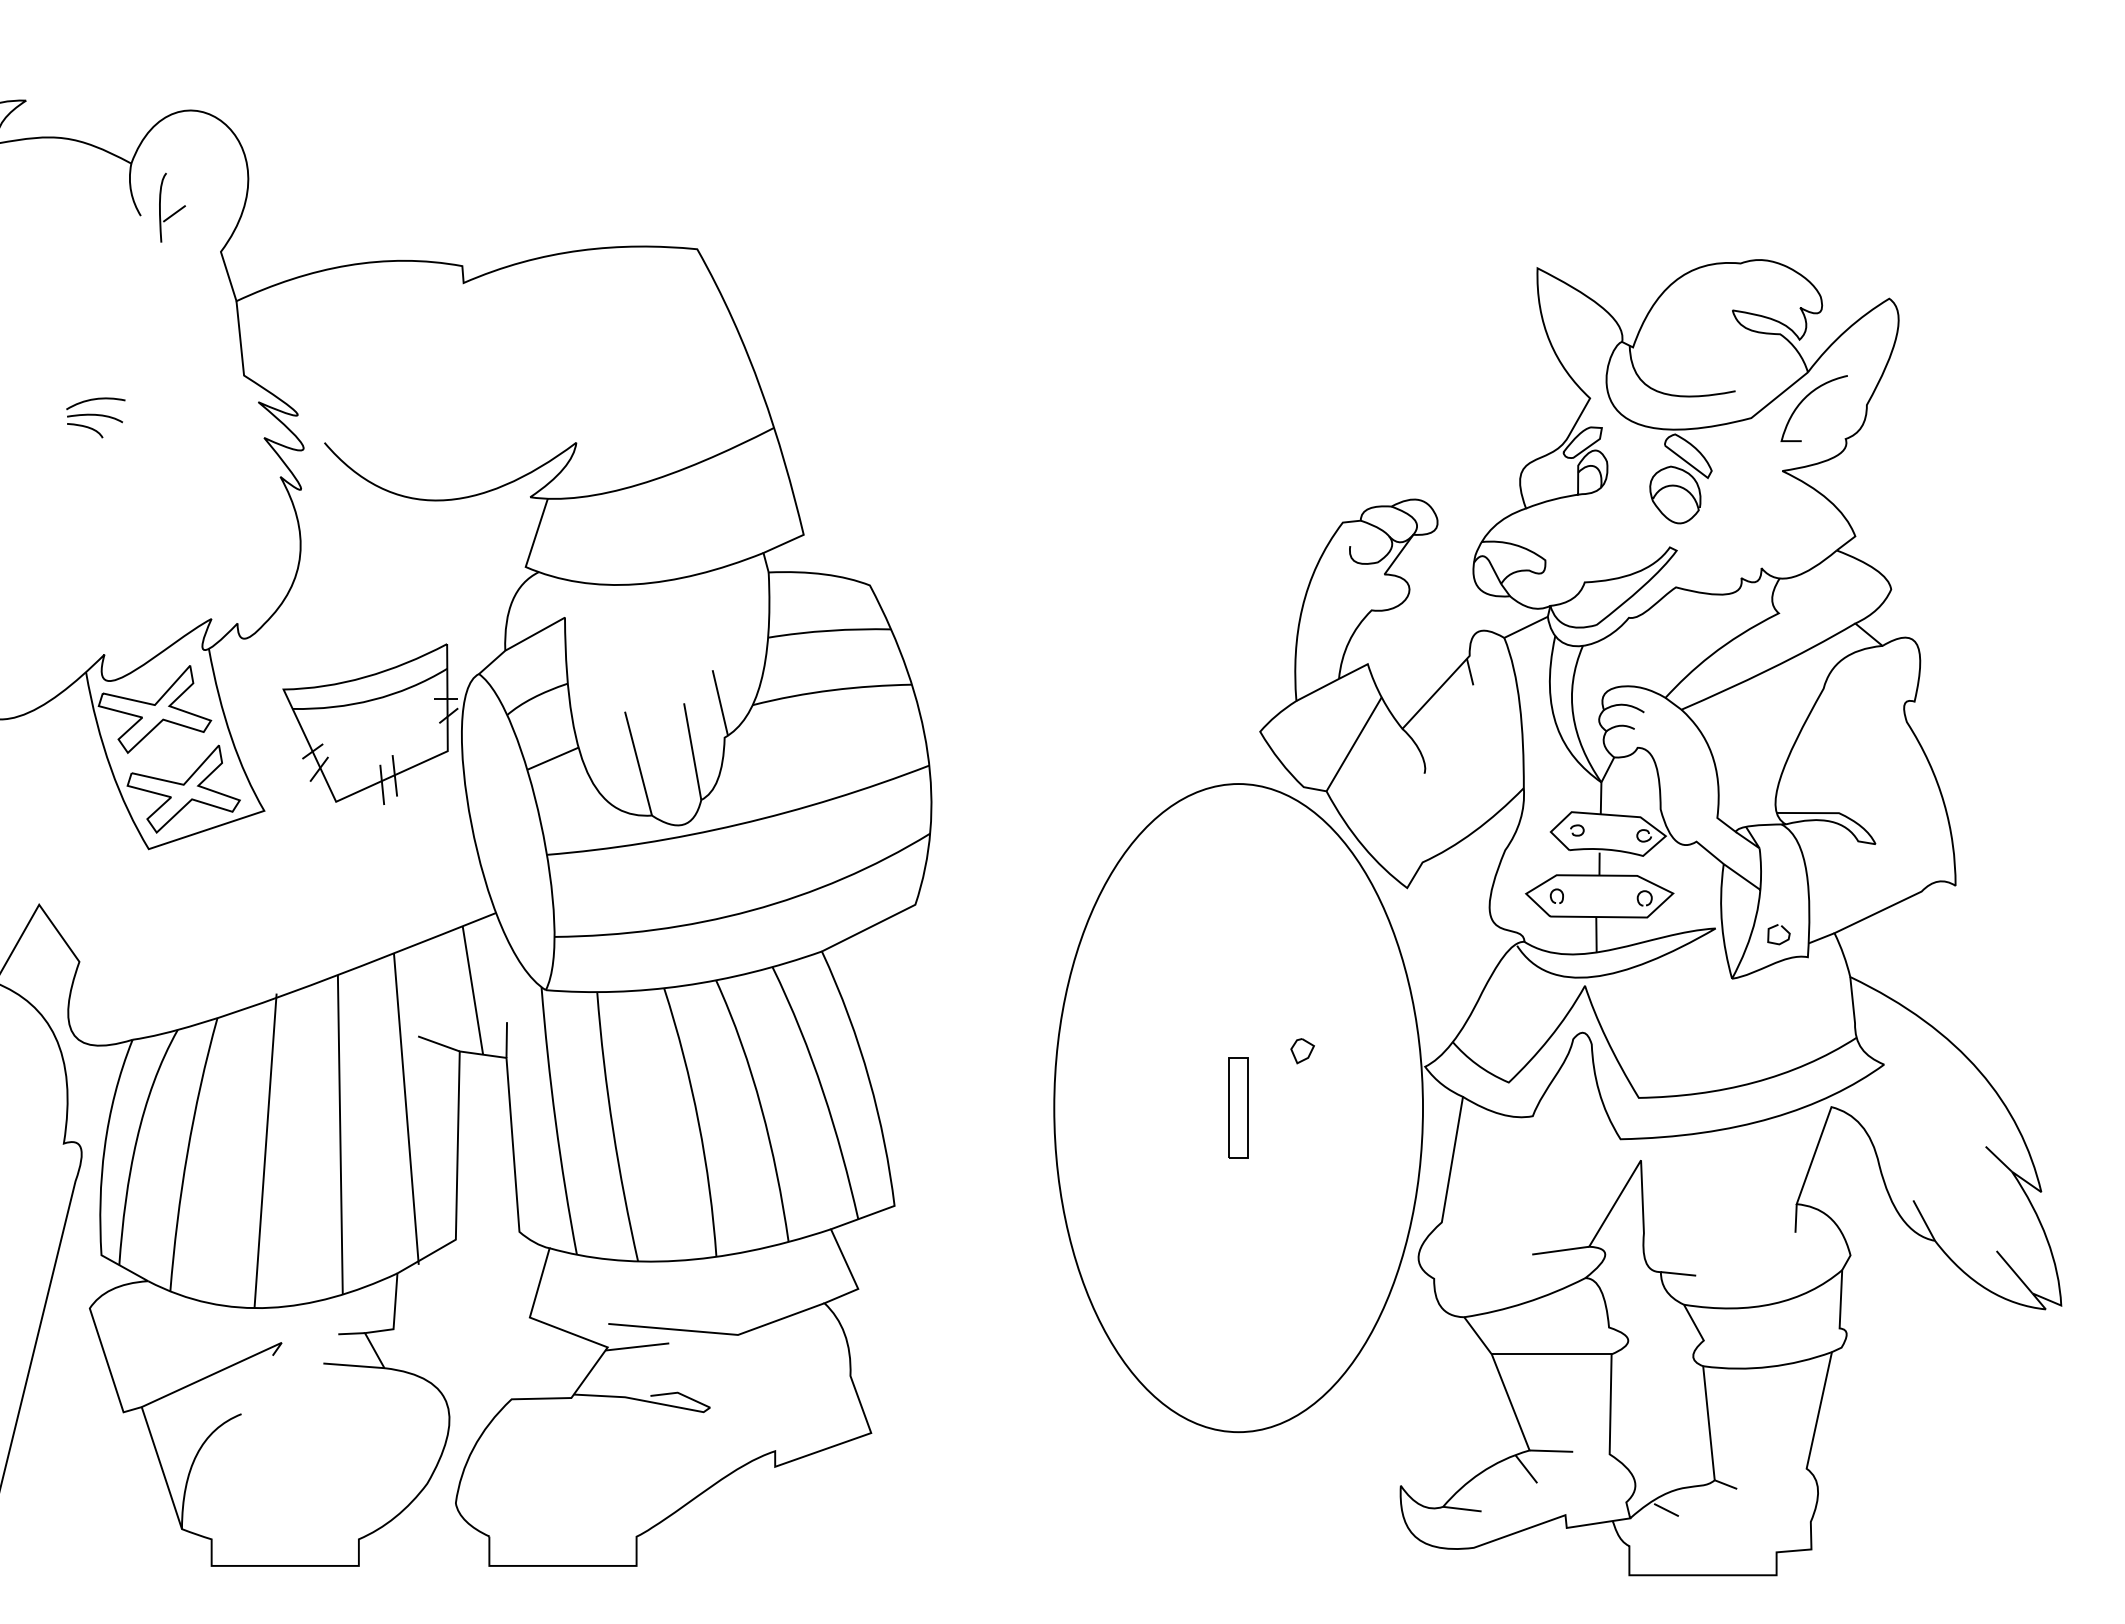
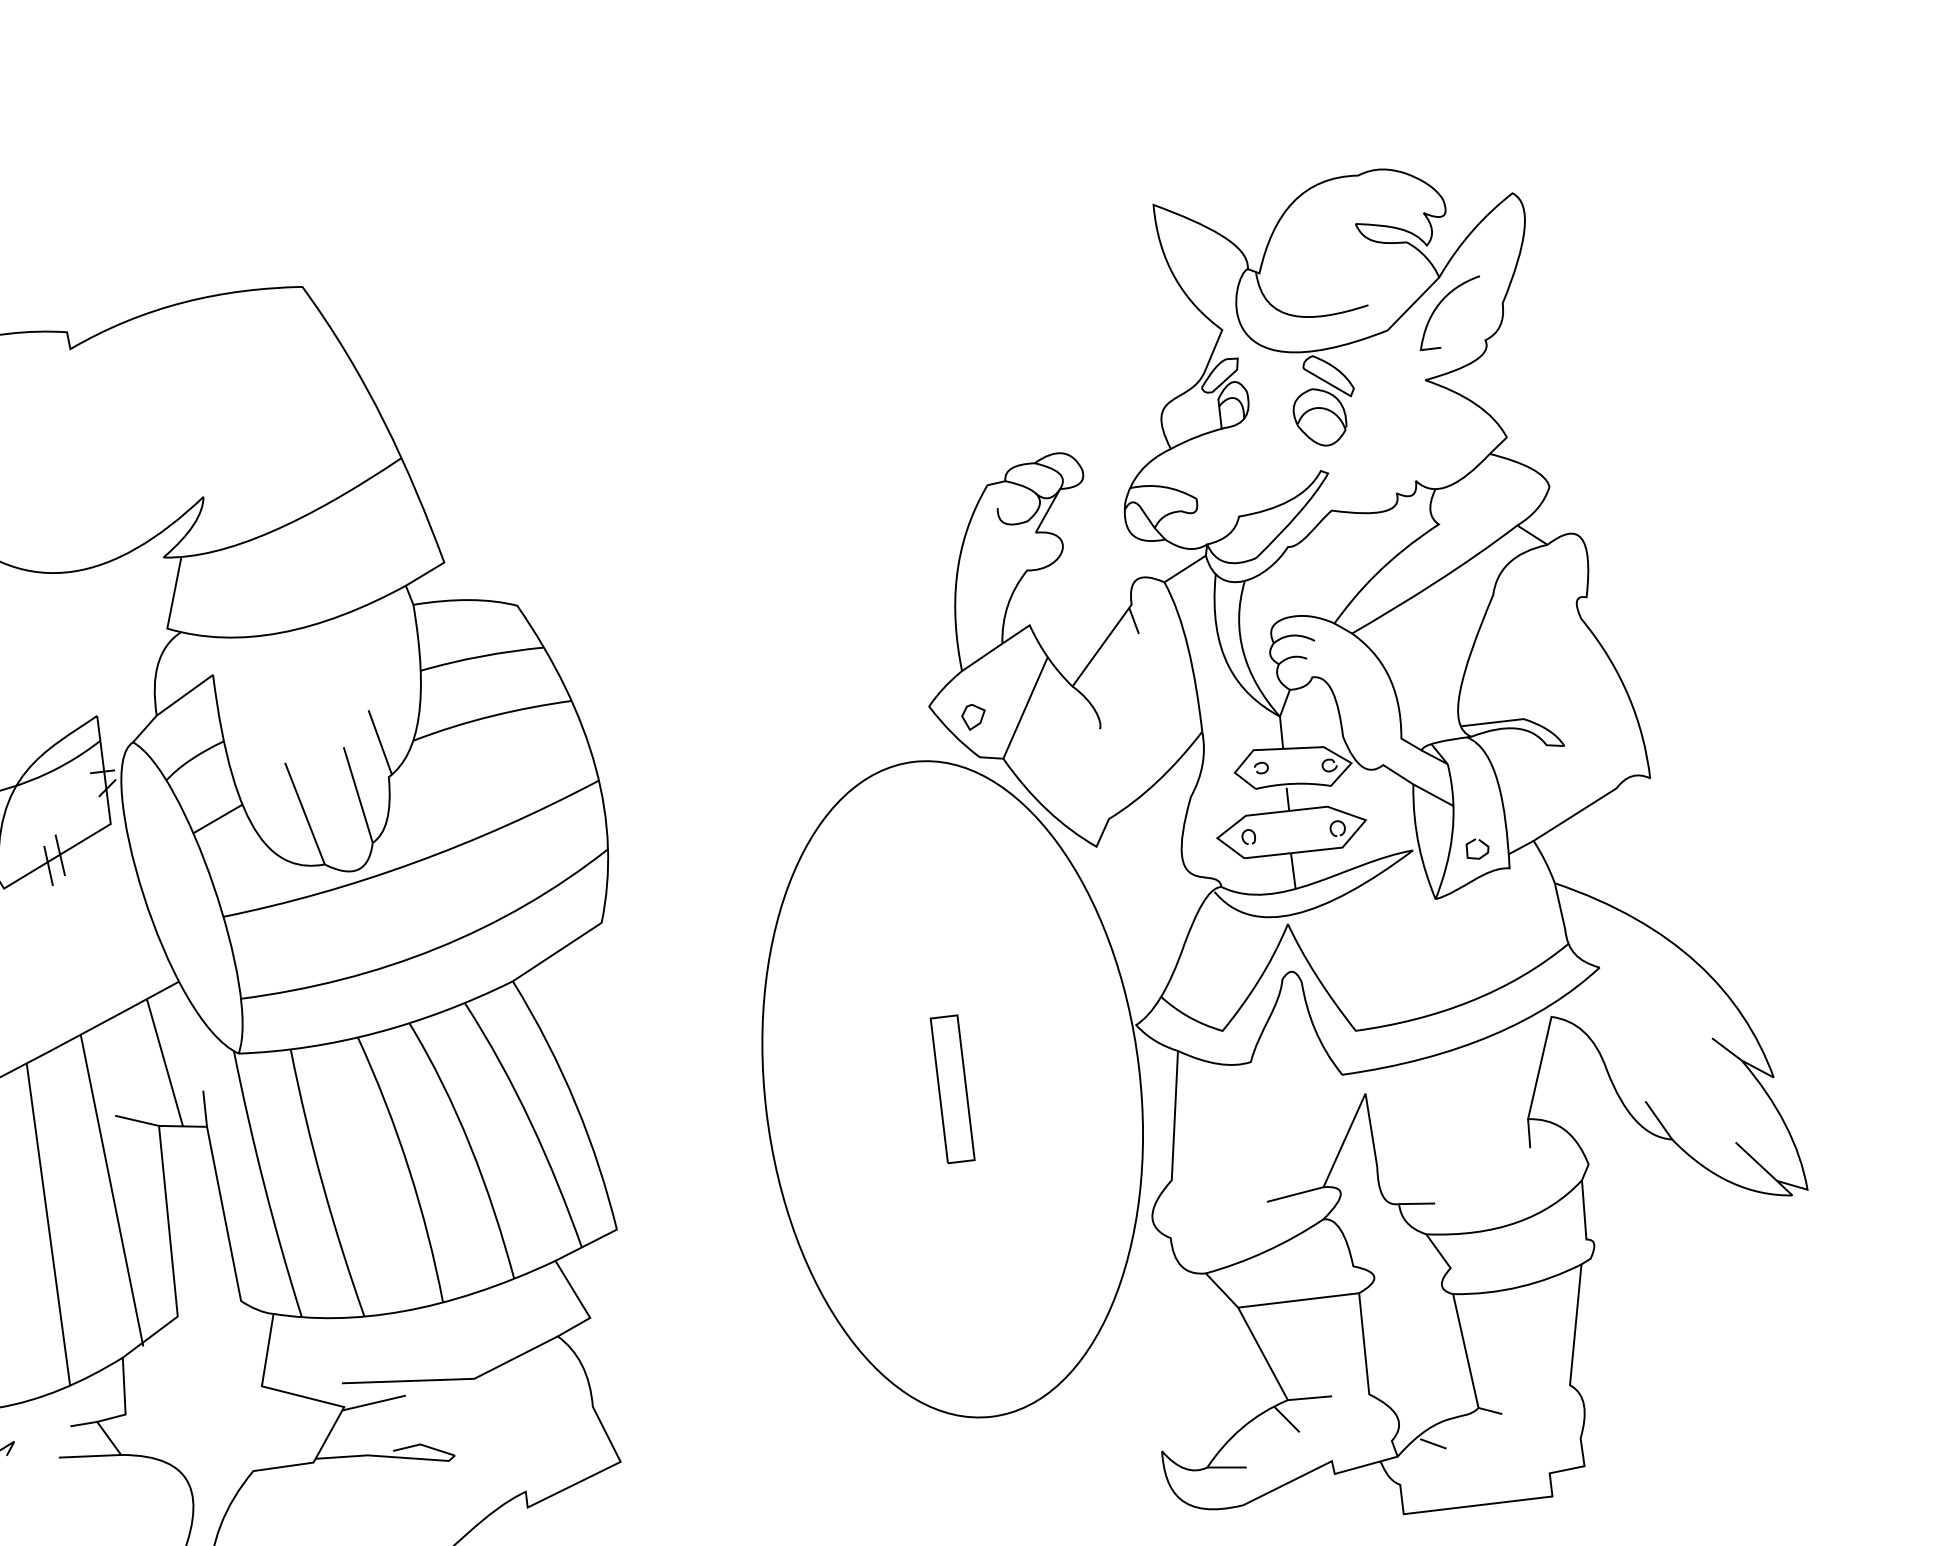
part: (1302, 1051) -> (973, 717), moved
part: (1238, 1107) -> (952, 1088), size x1.43

